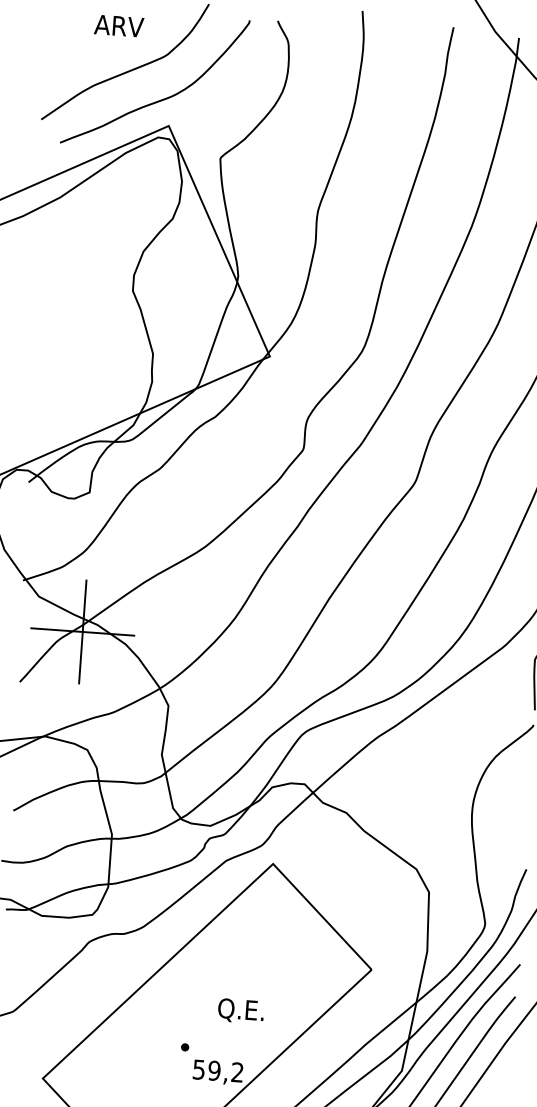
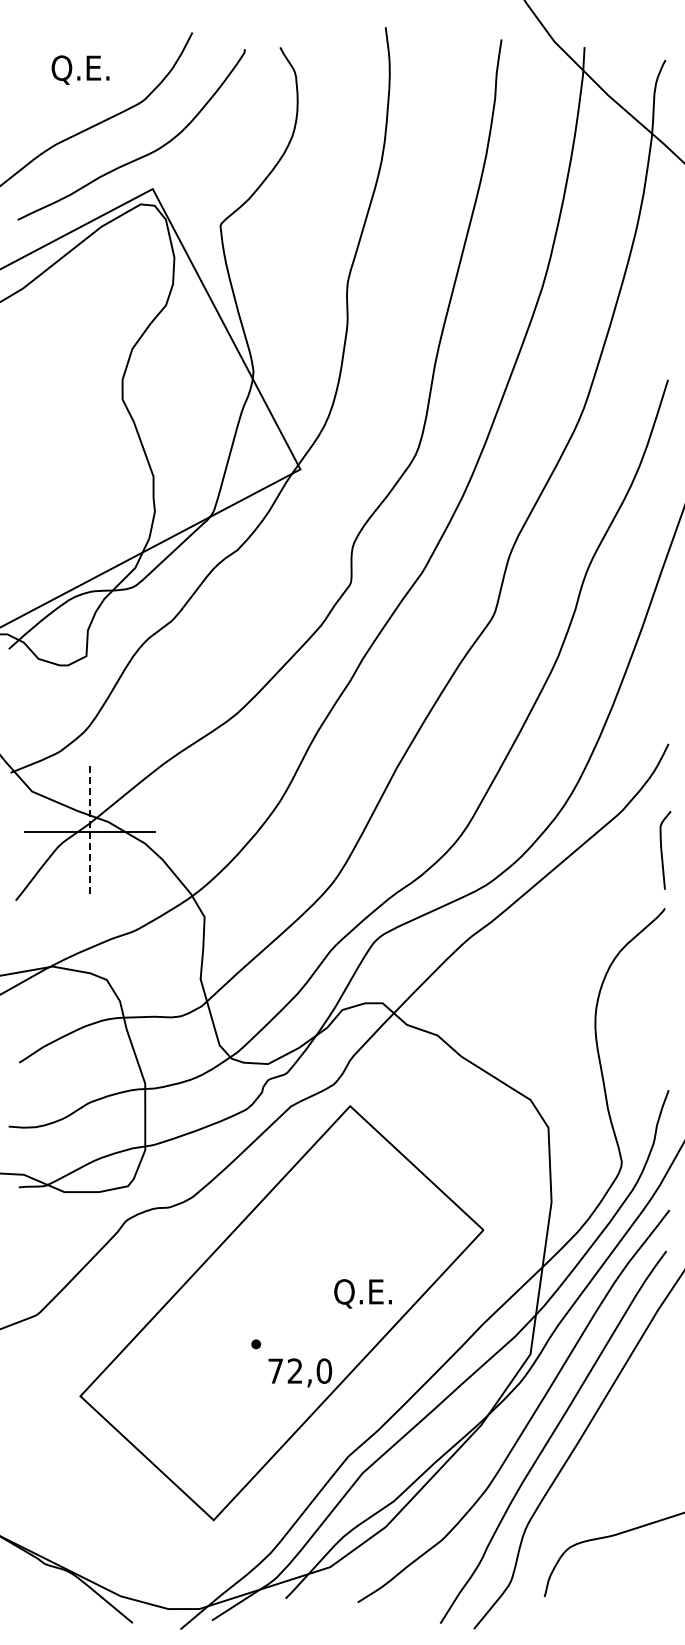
text: (119, 27) -> (81, 69), ARV -> Q.E.
line: (82, 632) -> (90, 832), solid -> dashed
text: (240, 1010) -> (362, 1293), moved
text: (218, 1070) -> (300, 1370), 59,2 -> 72,0

